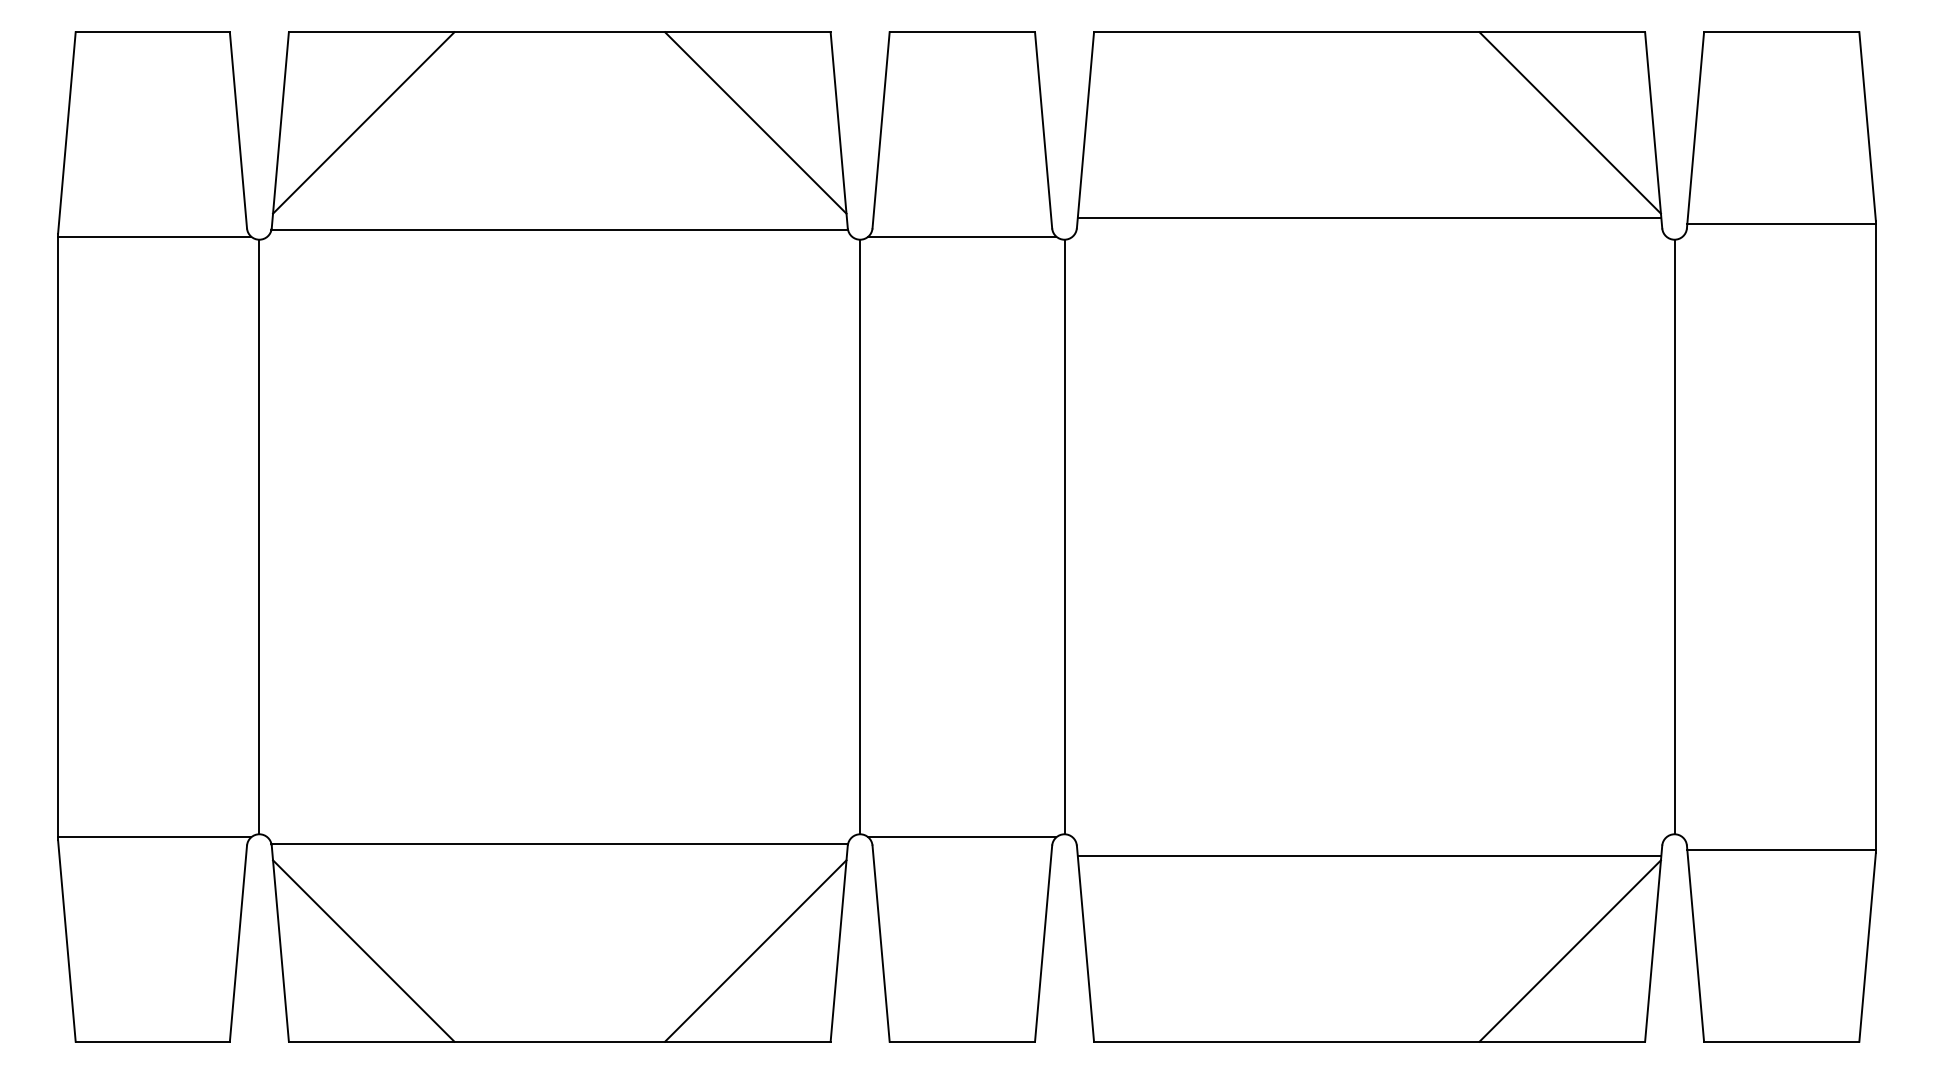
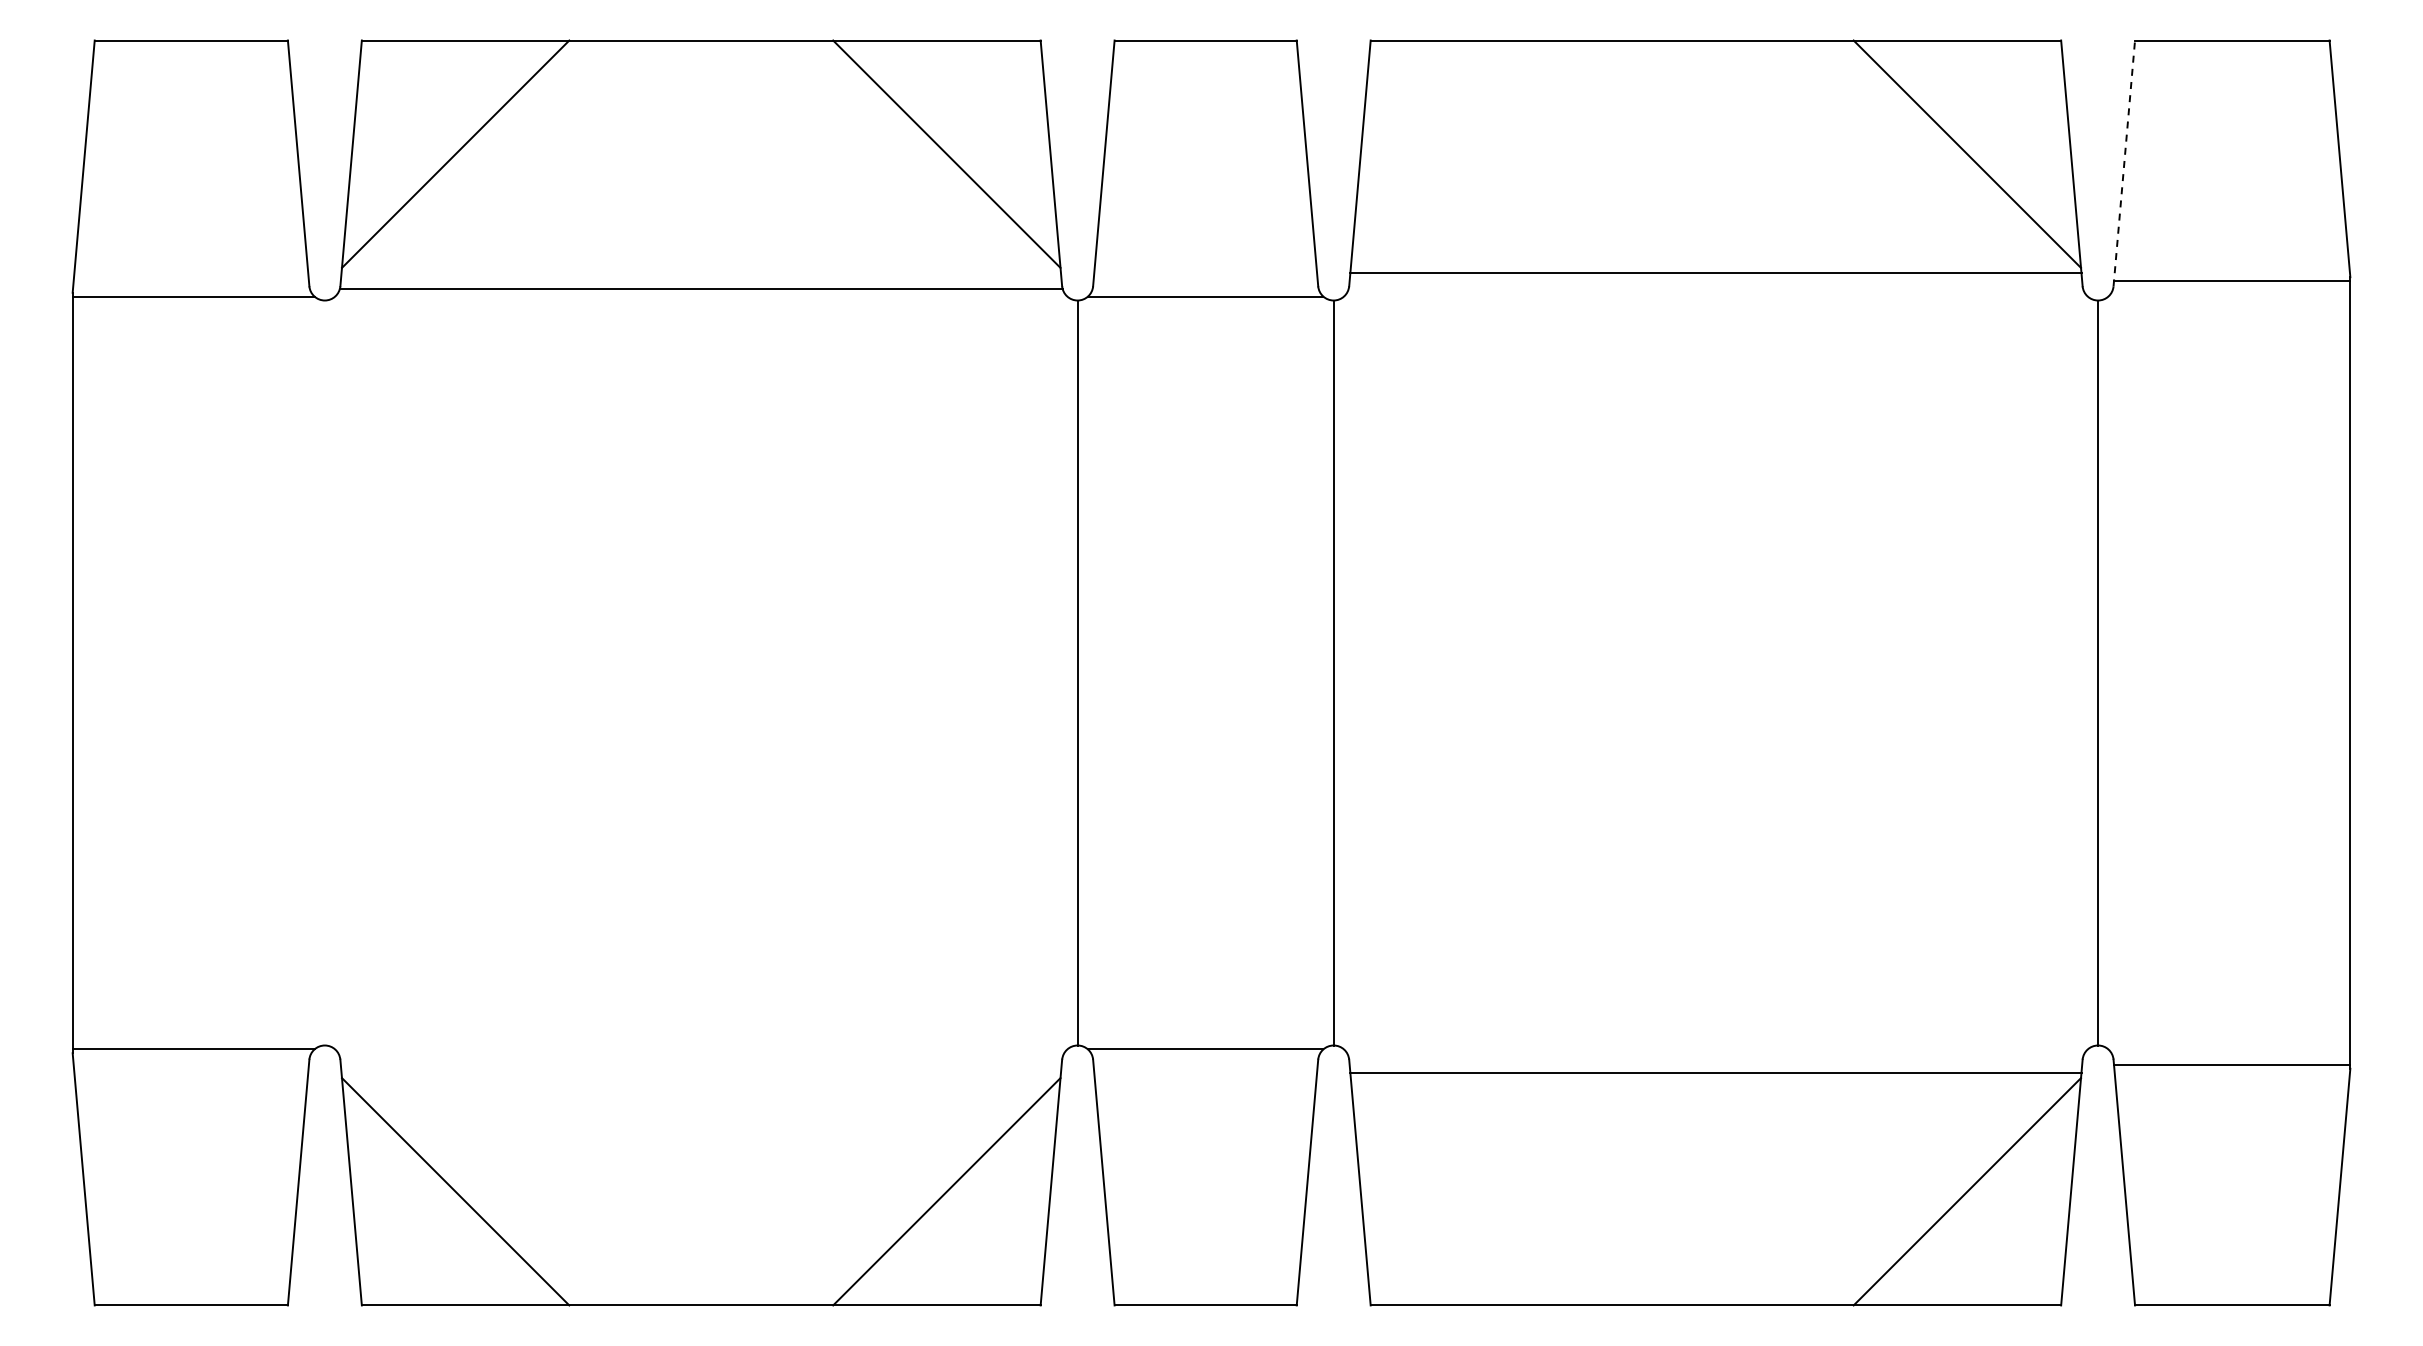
line: (1695, 129) -> (2124, 162), solid -> dashed
line: (259, 536) -> (324, 672), removed
line: (559, 843) -> (700, 1057), removed

